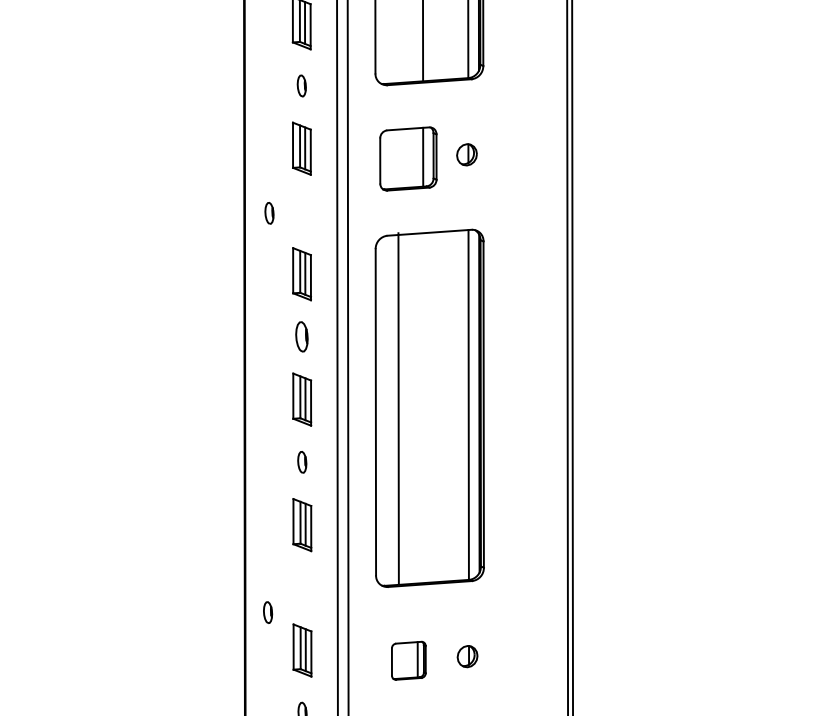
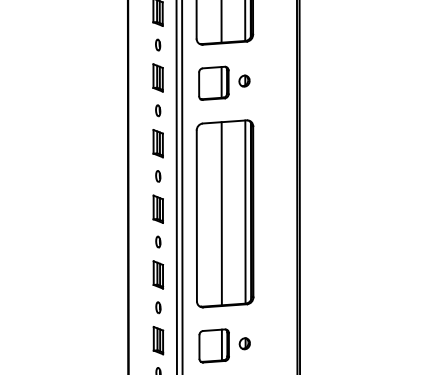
part: (270, 212) -> (158, 110), moved
part: (302, 336) -> (158, 176), size x0.71
line: (398, 407) -> (221, 213), moved
part: (268, 612) -> (158, 307), moved
part: (407, 659) -> (213, 345), size x1.67

